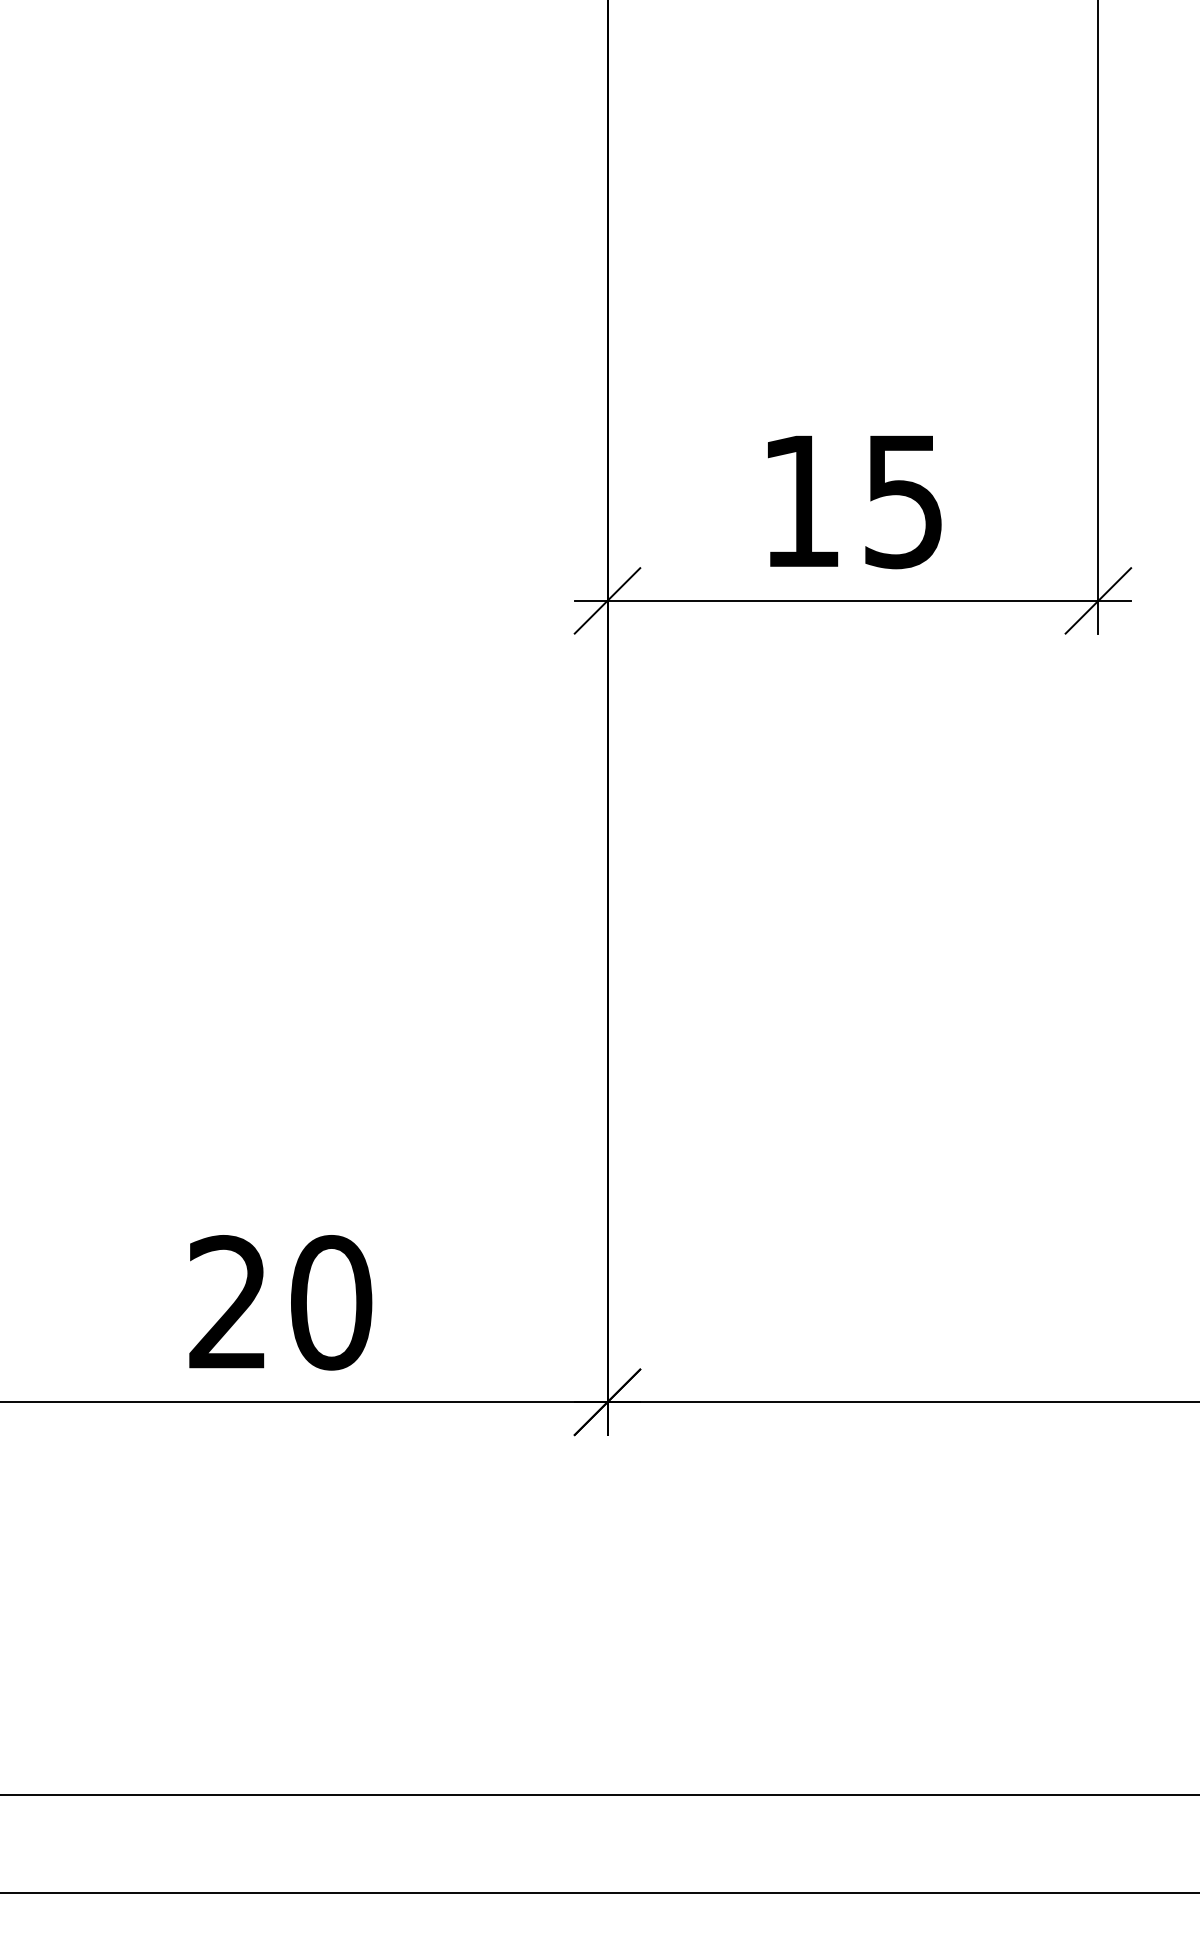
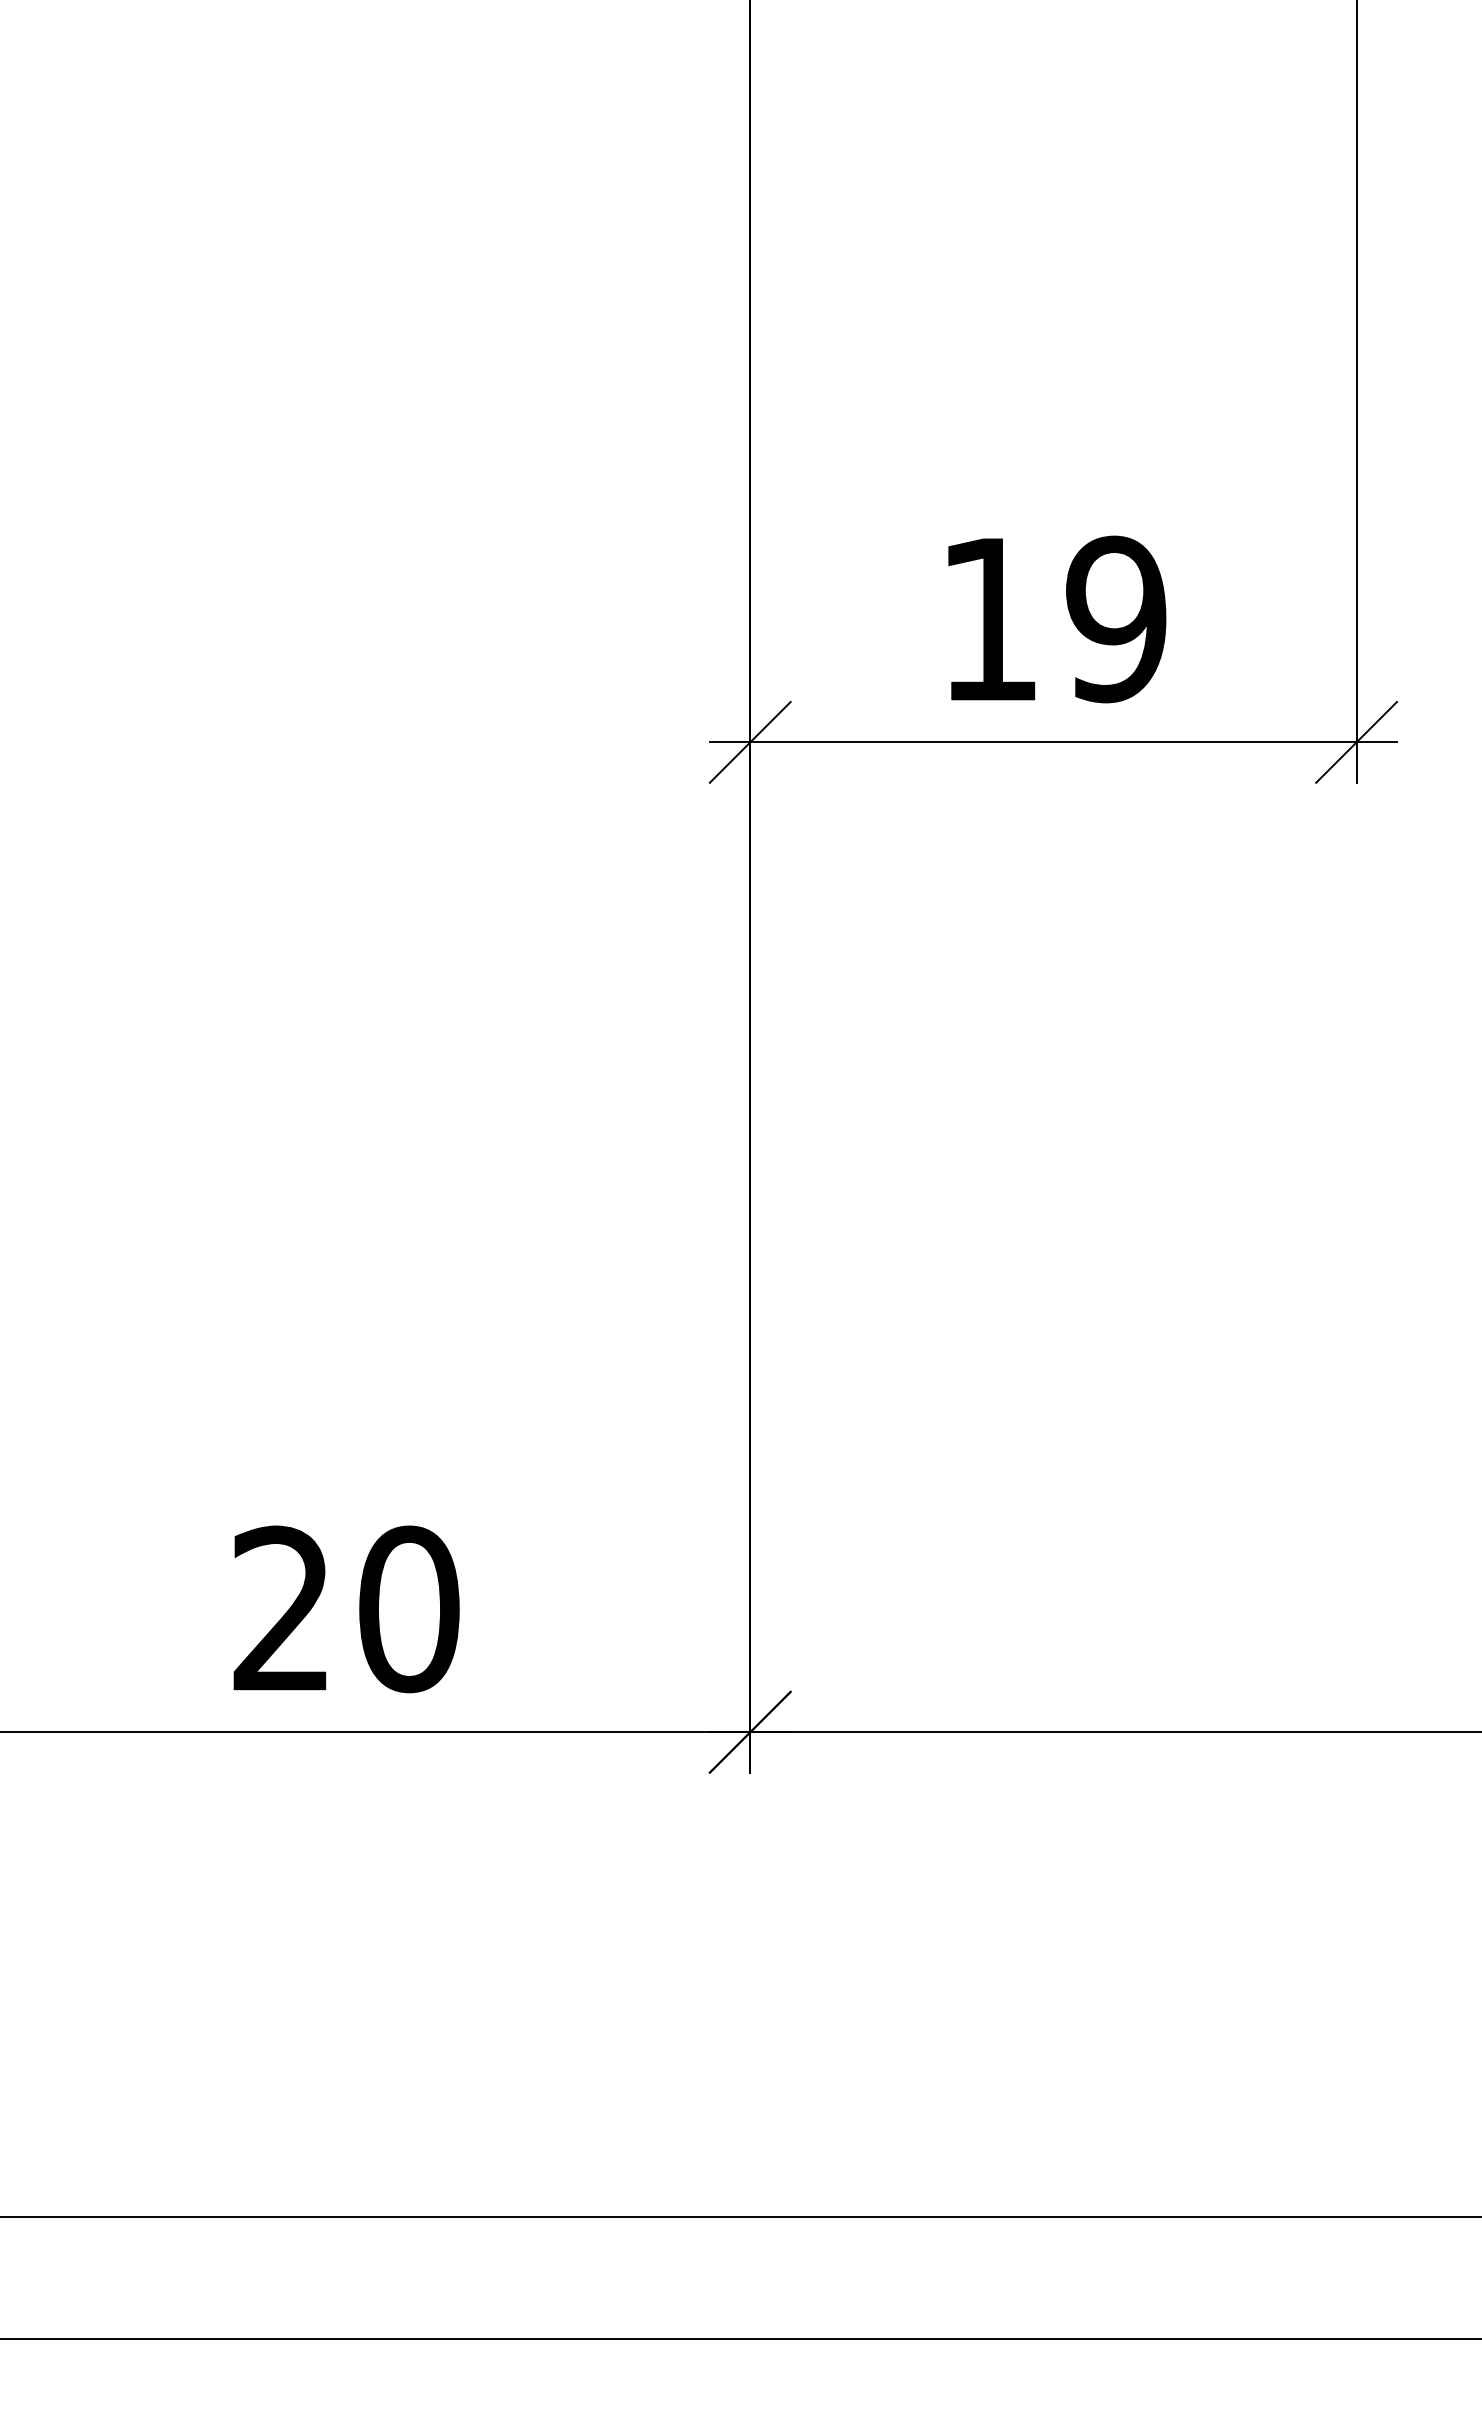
text: (903, 501) -> (1115, 619), 15 -> 19

